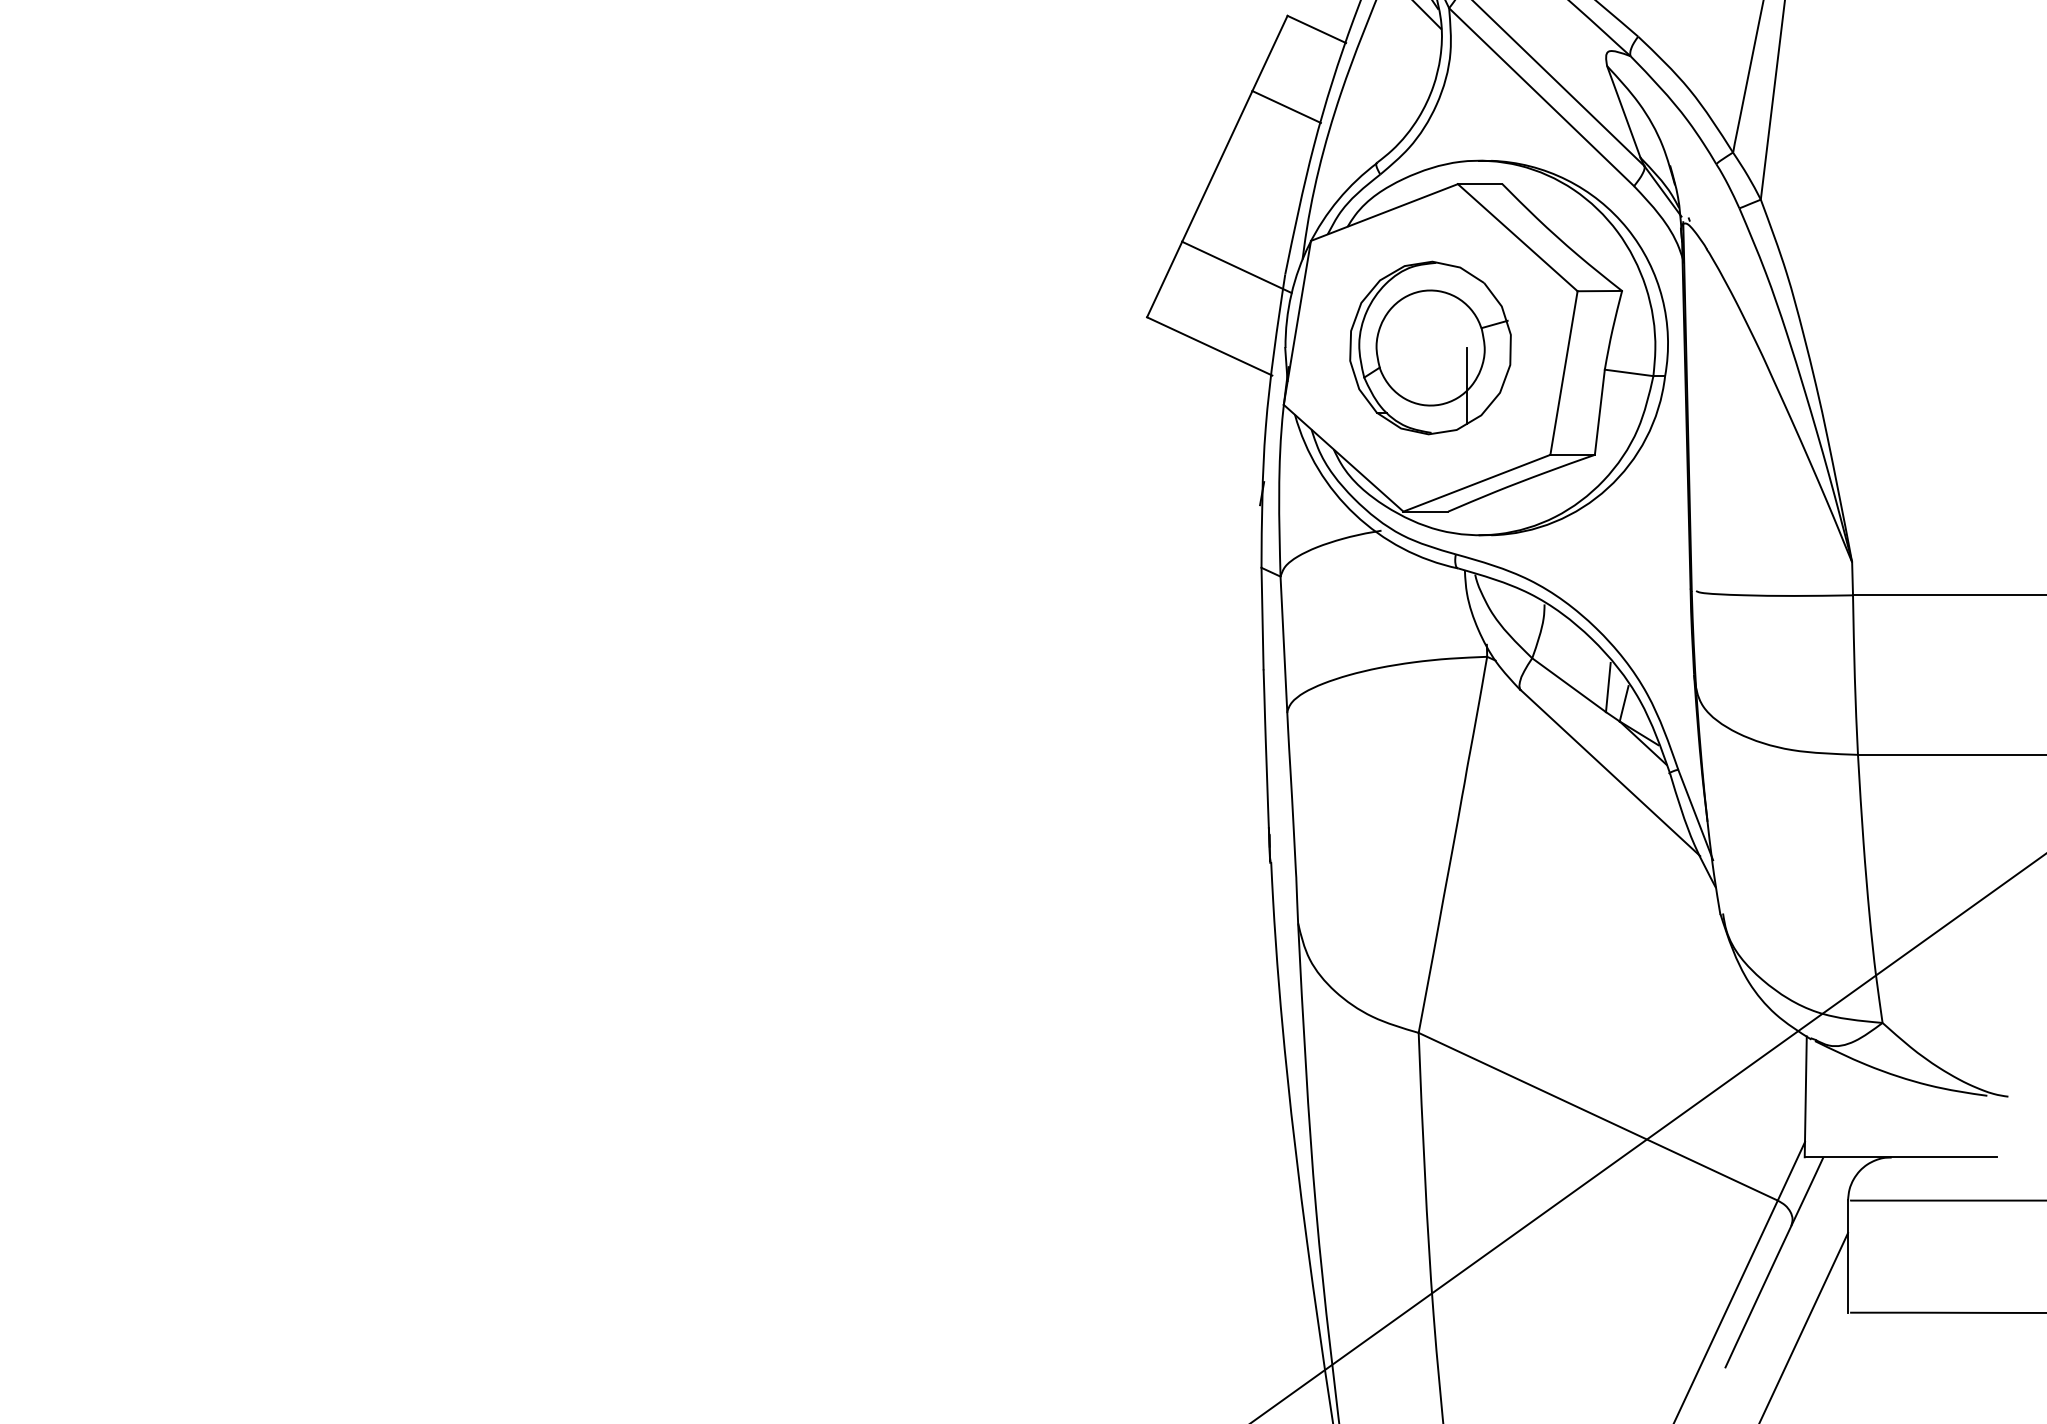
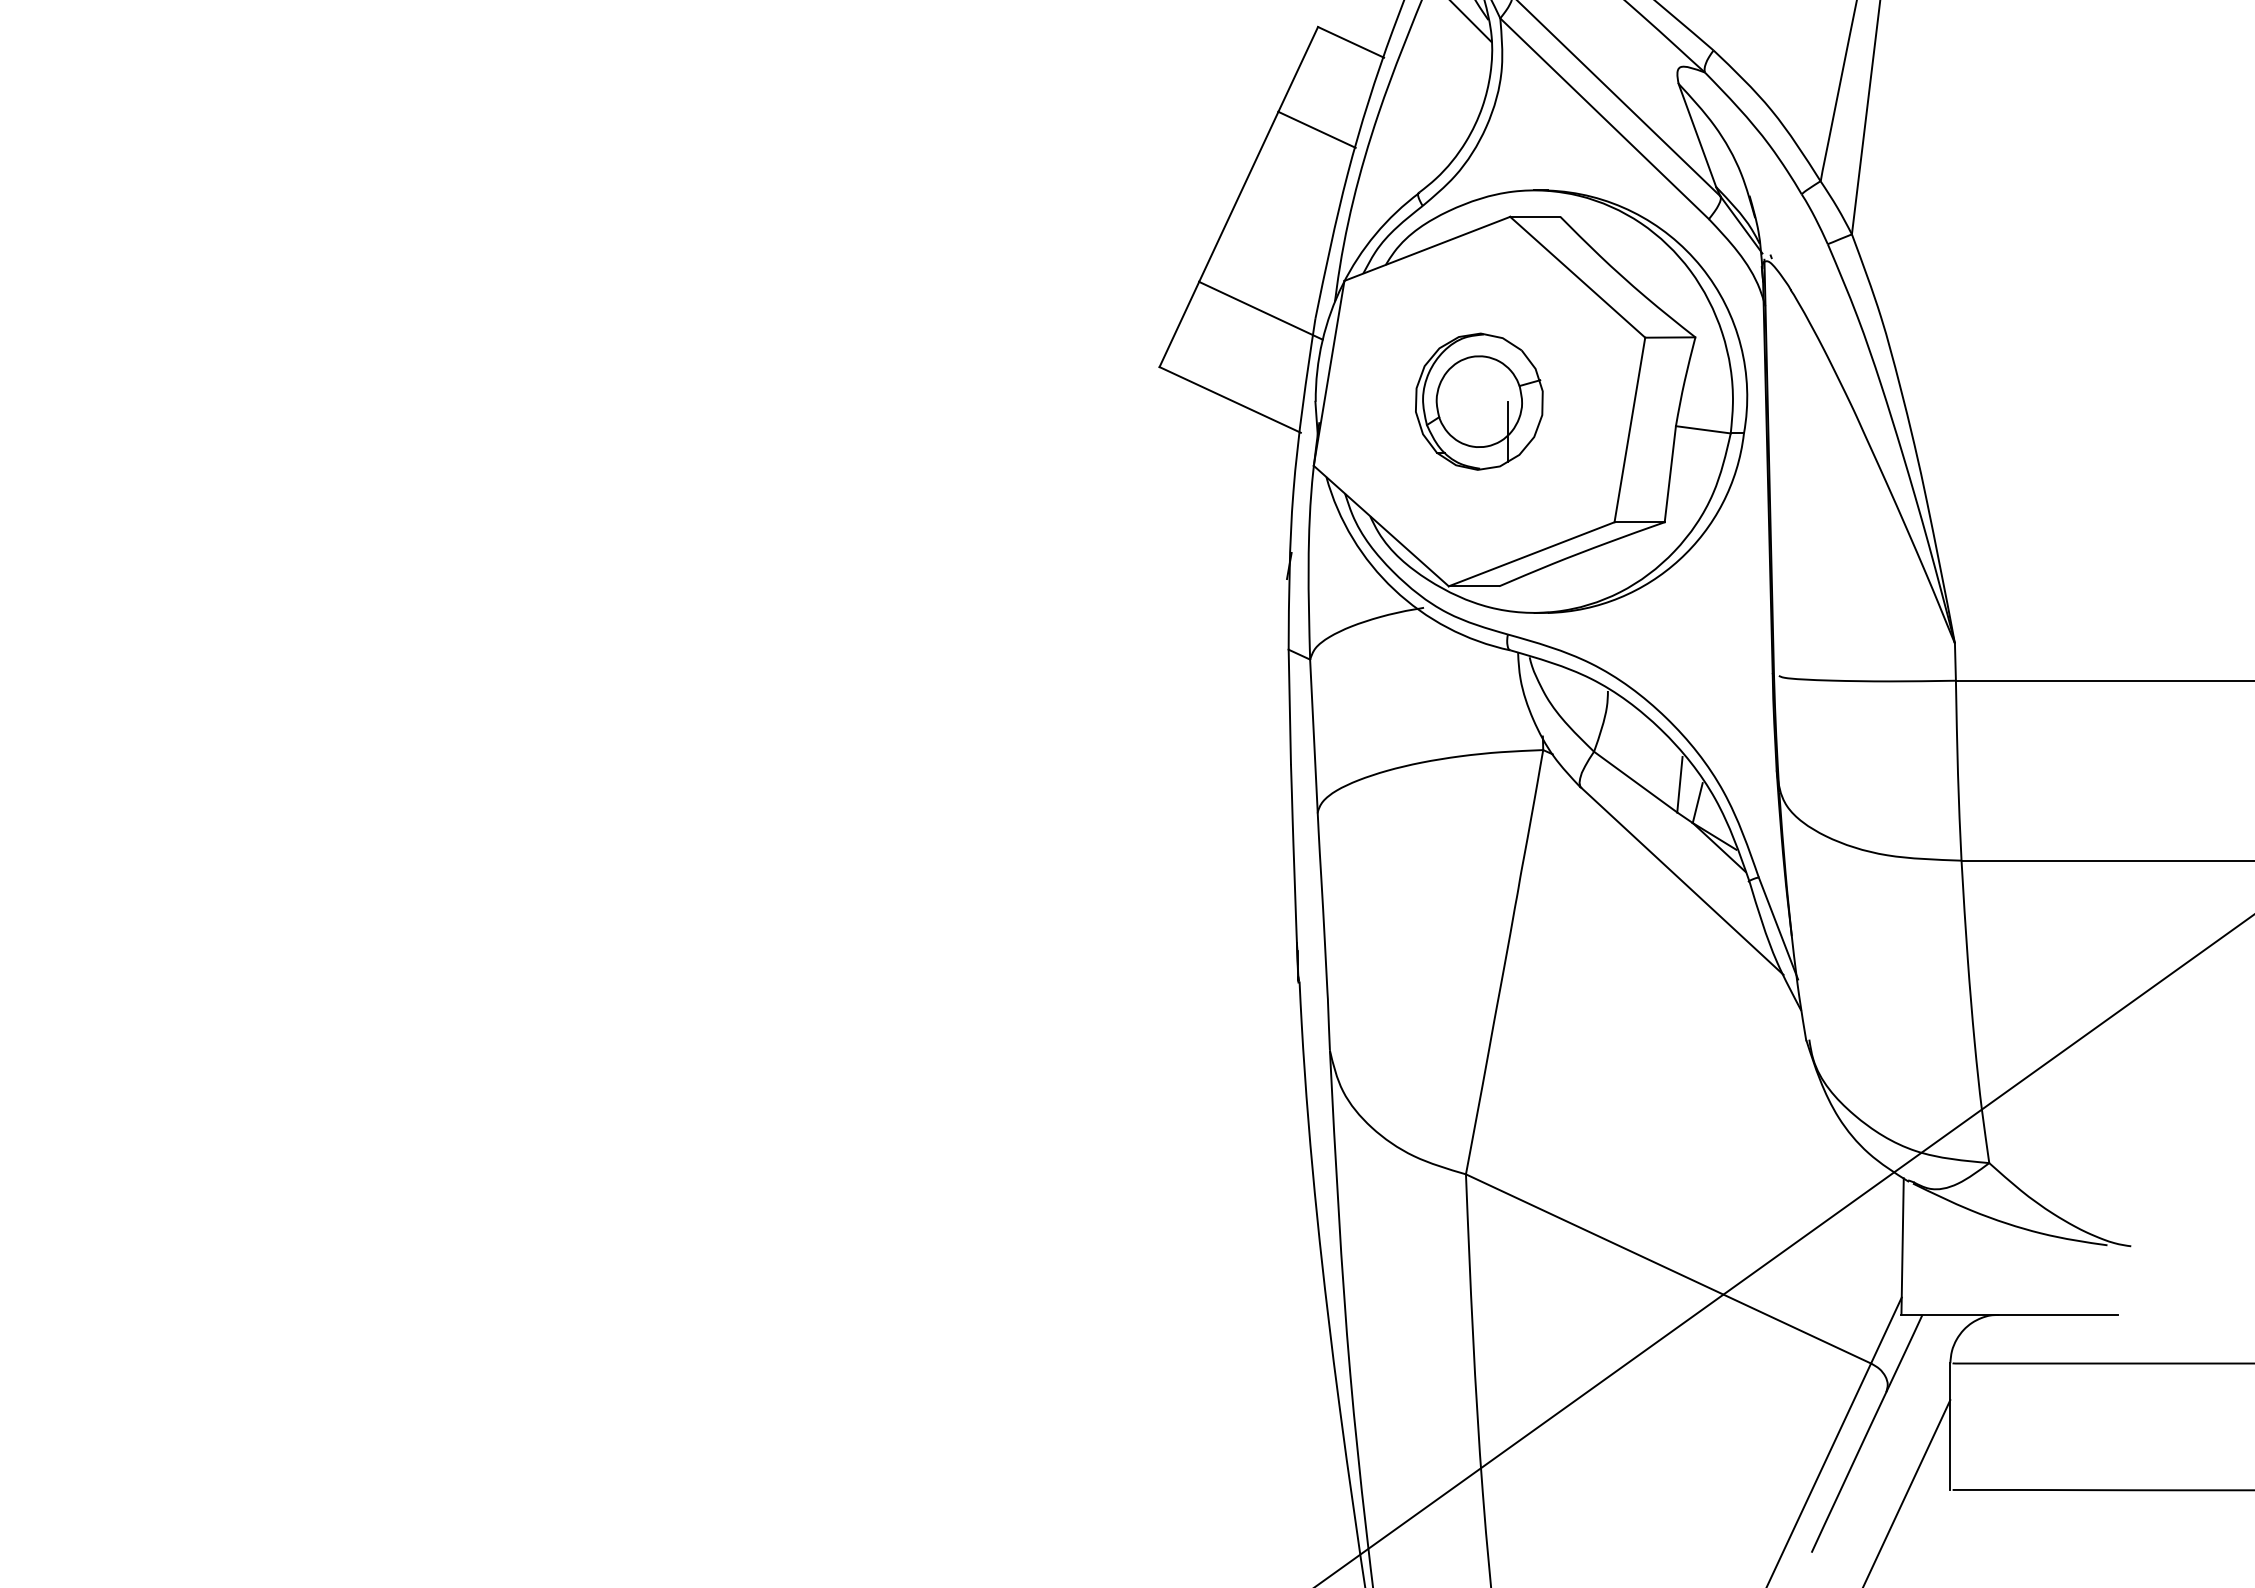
part: (1430, 347) -> (1479, 401), size x0.7

